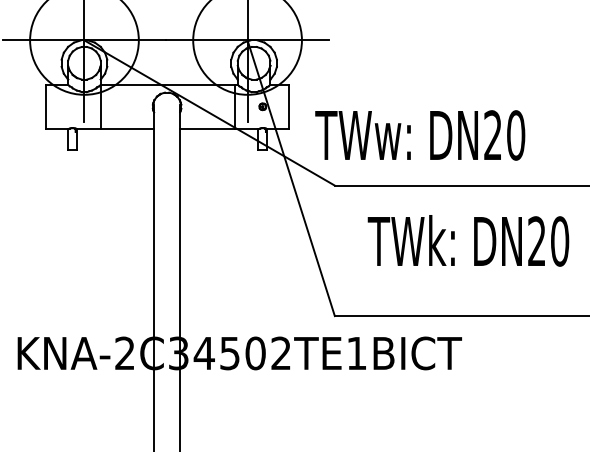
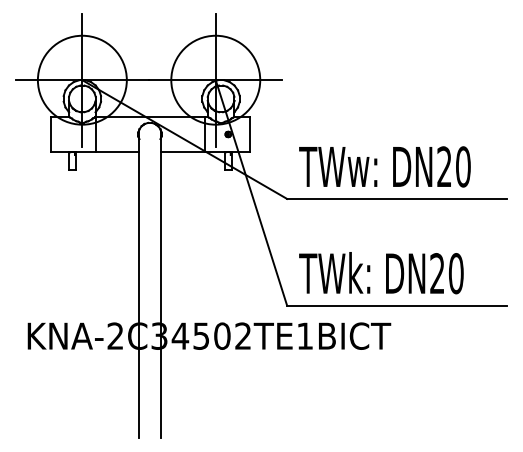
text: (419, 134) -> (384, 166), moved
text: (468, 241) -> (381, 273), moved

